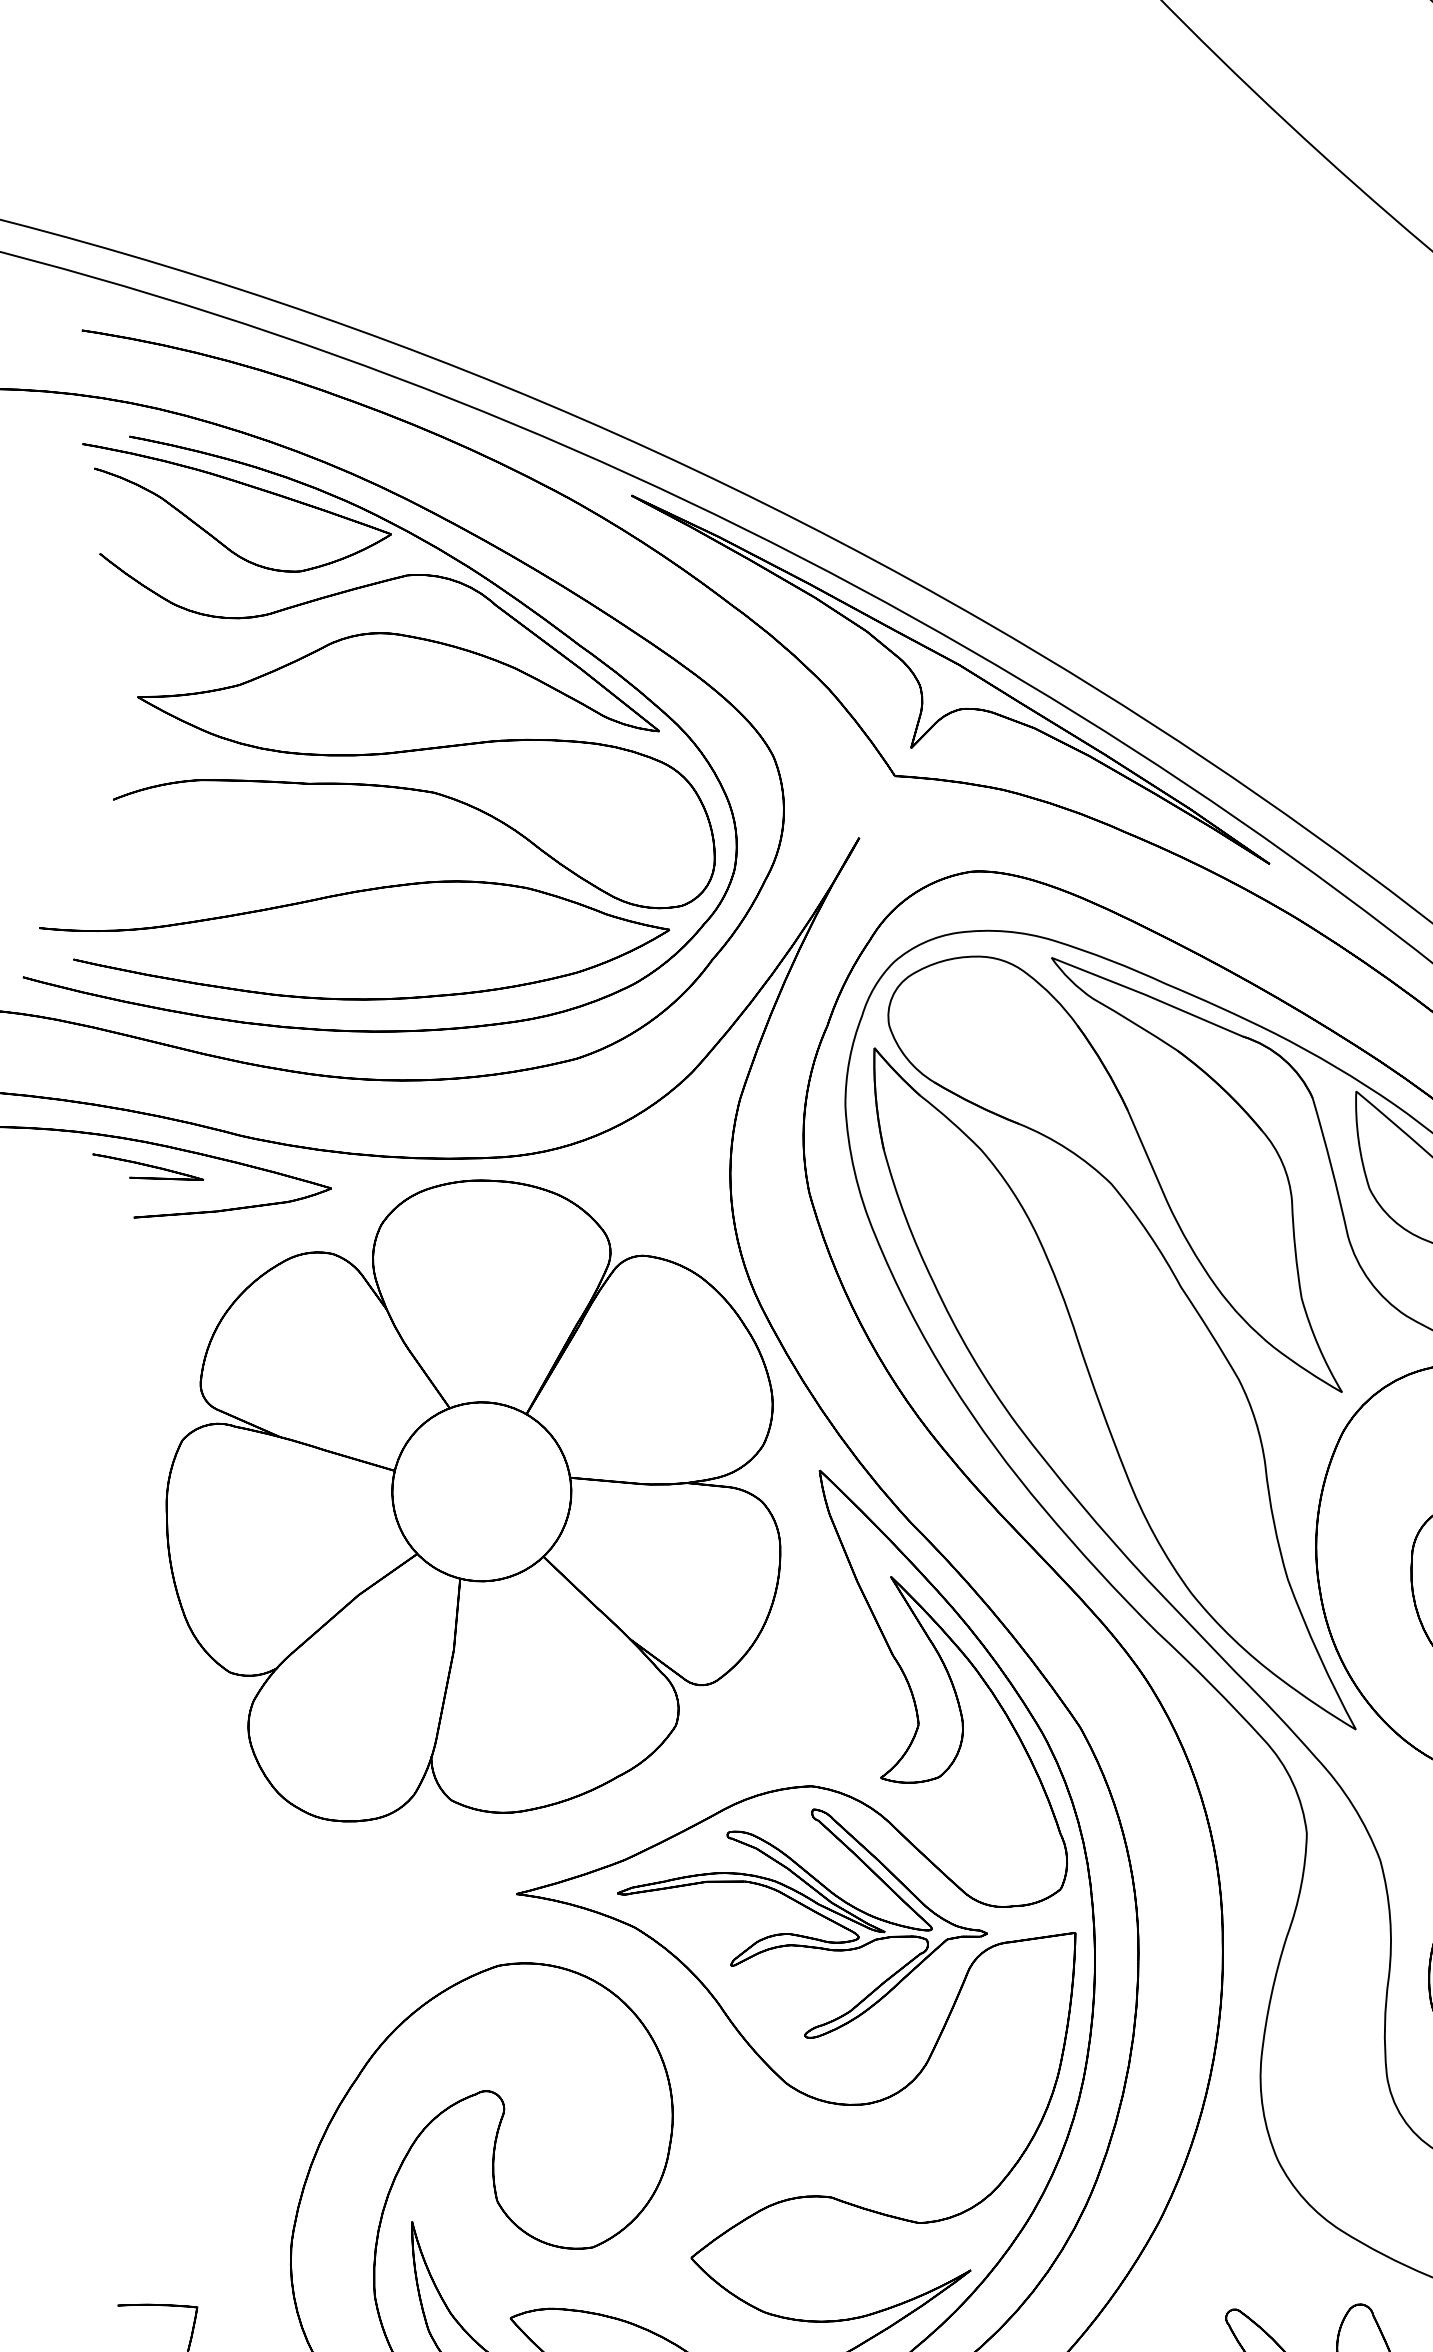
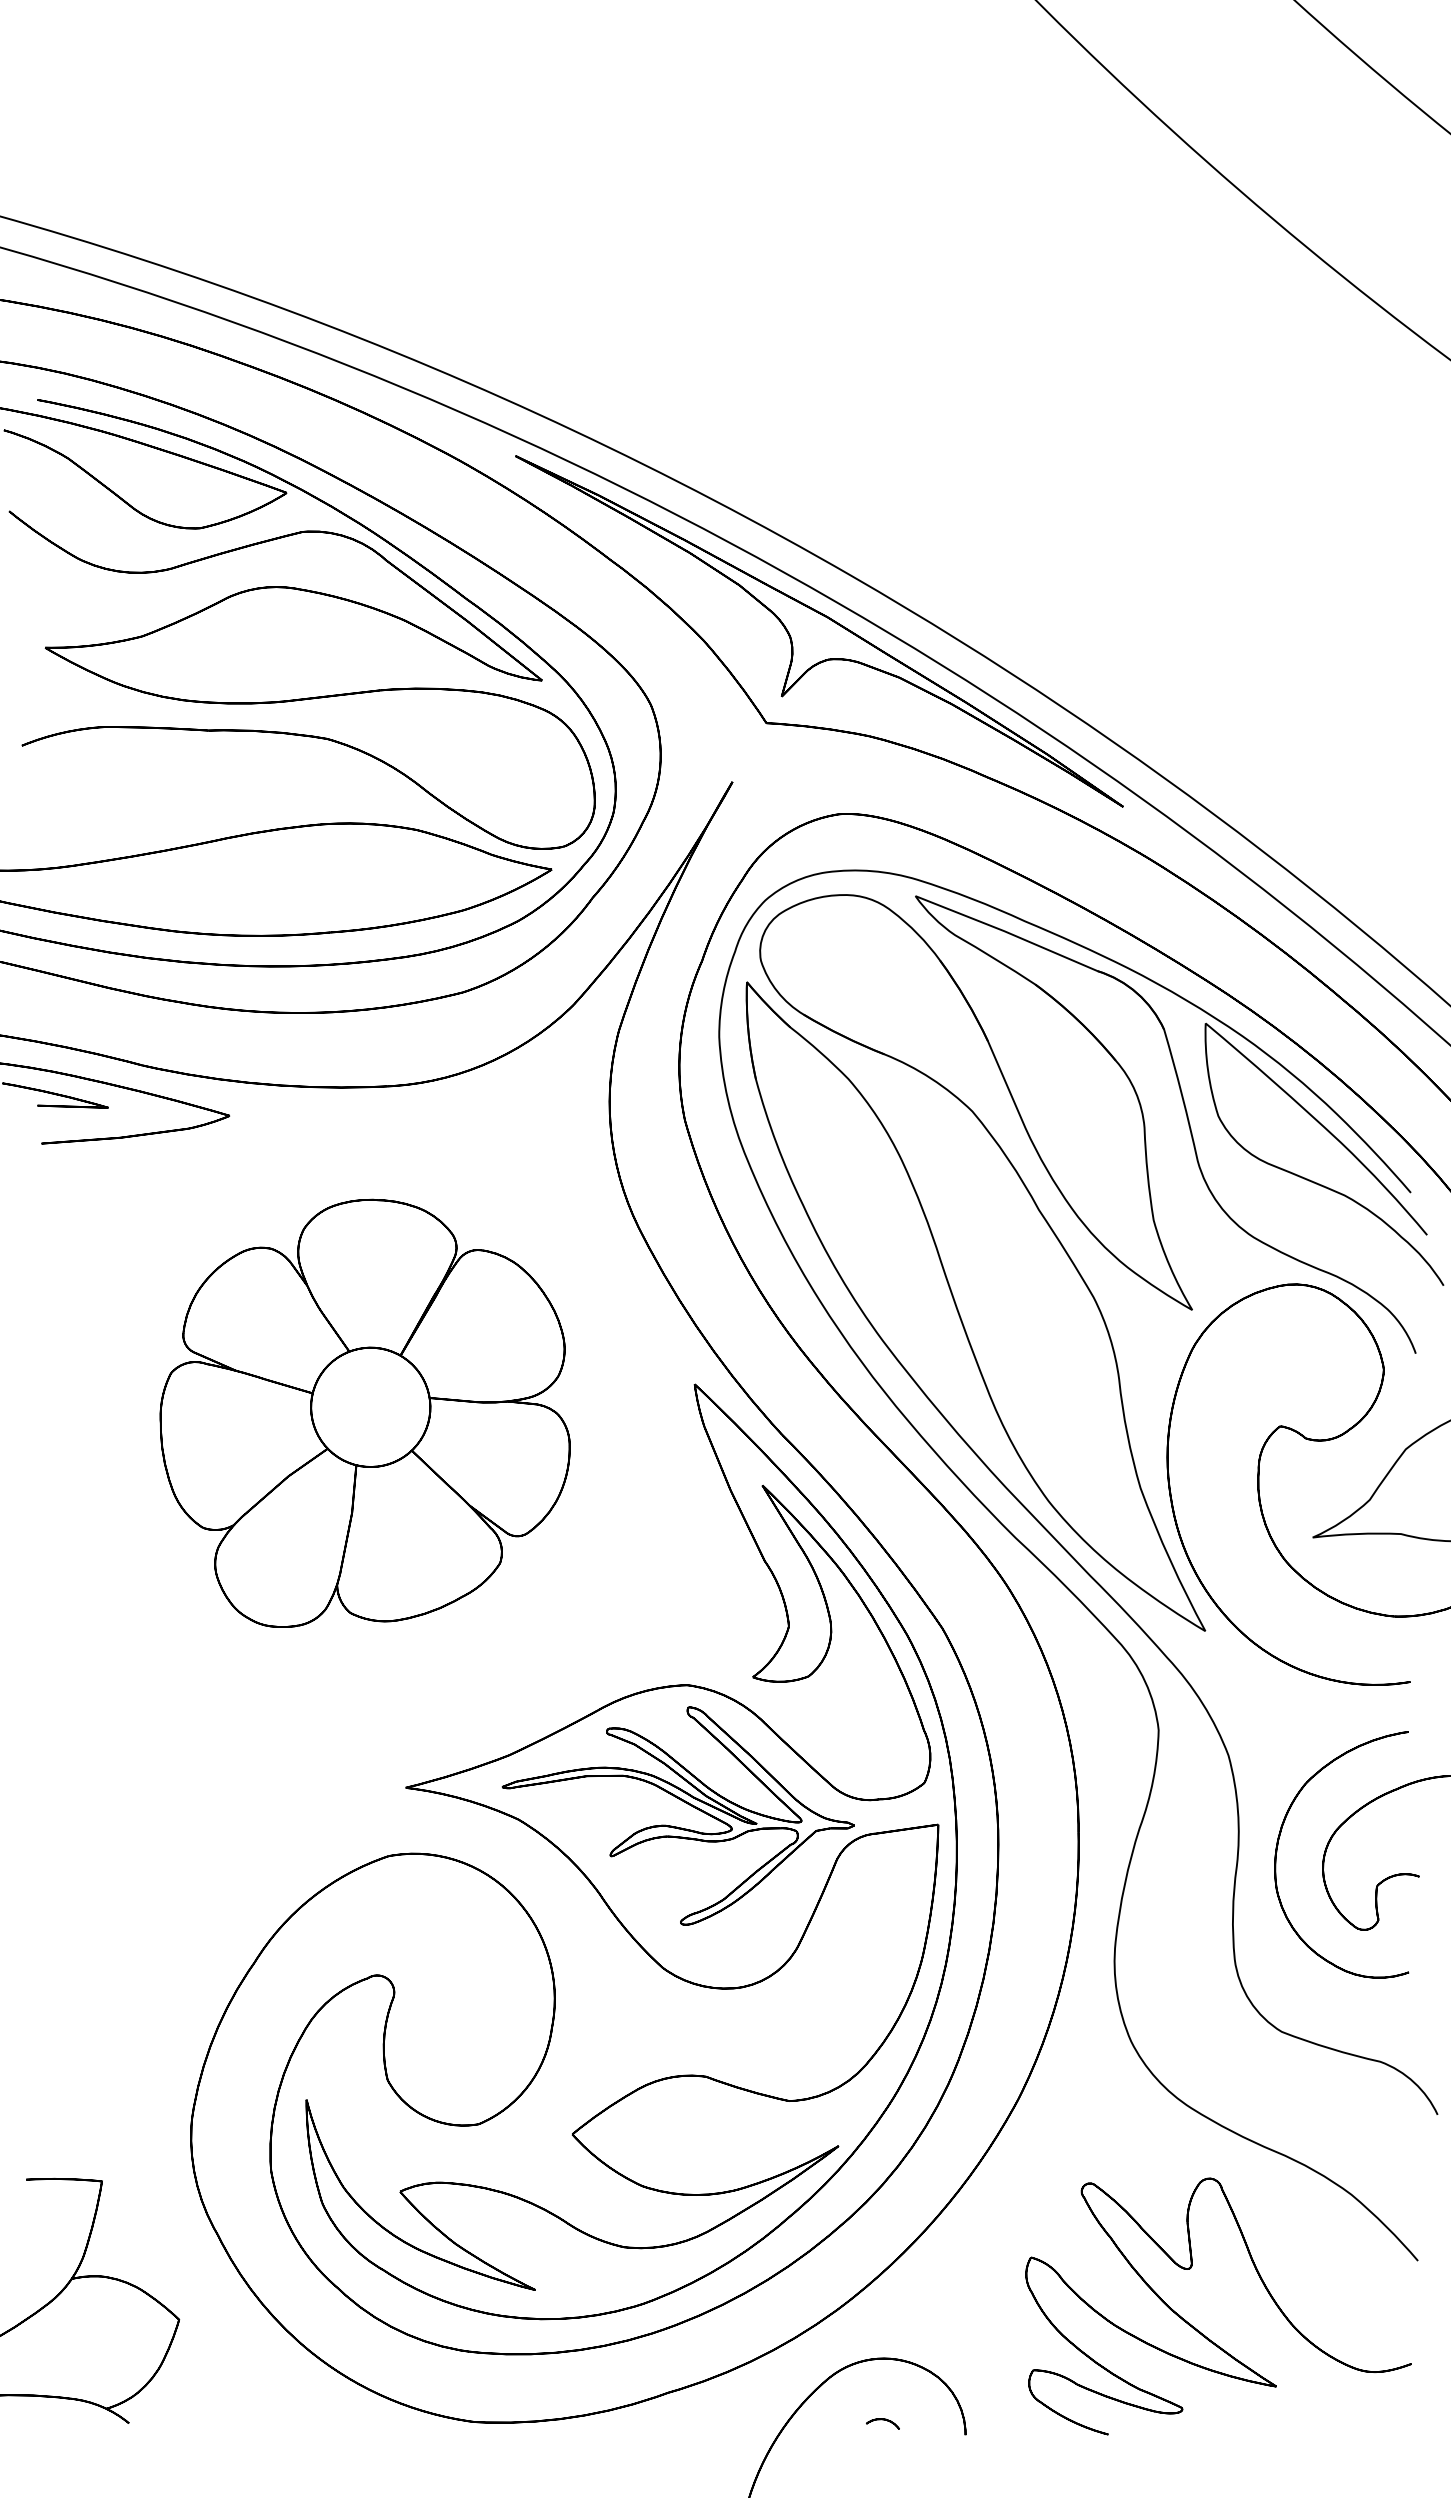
part: (473, 1501) -> (365, 1413), size x0.7

